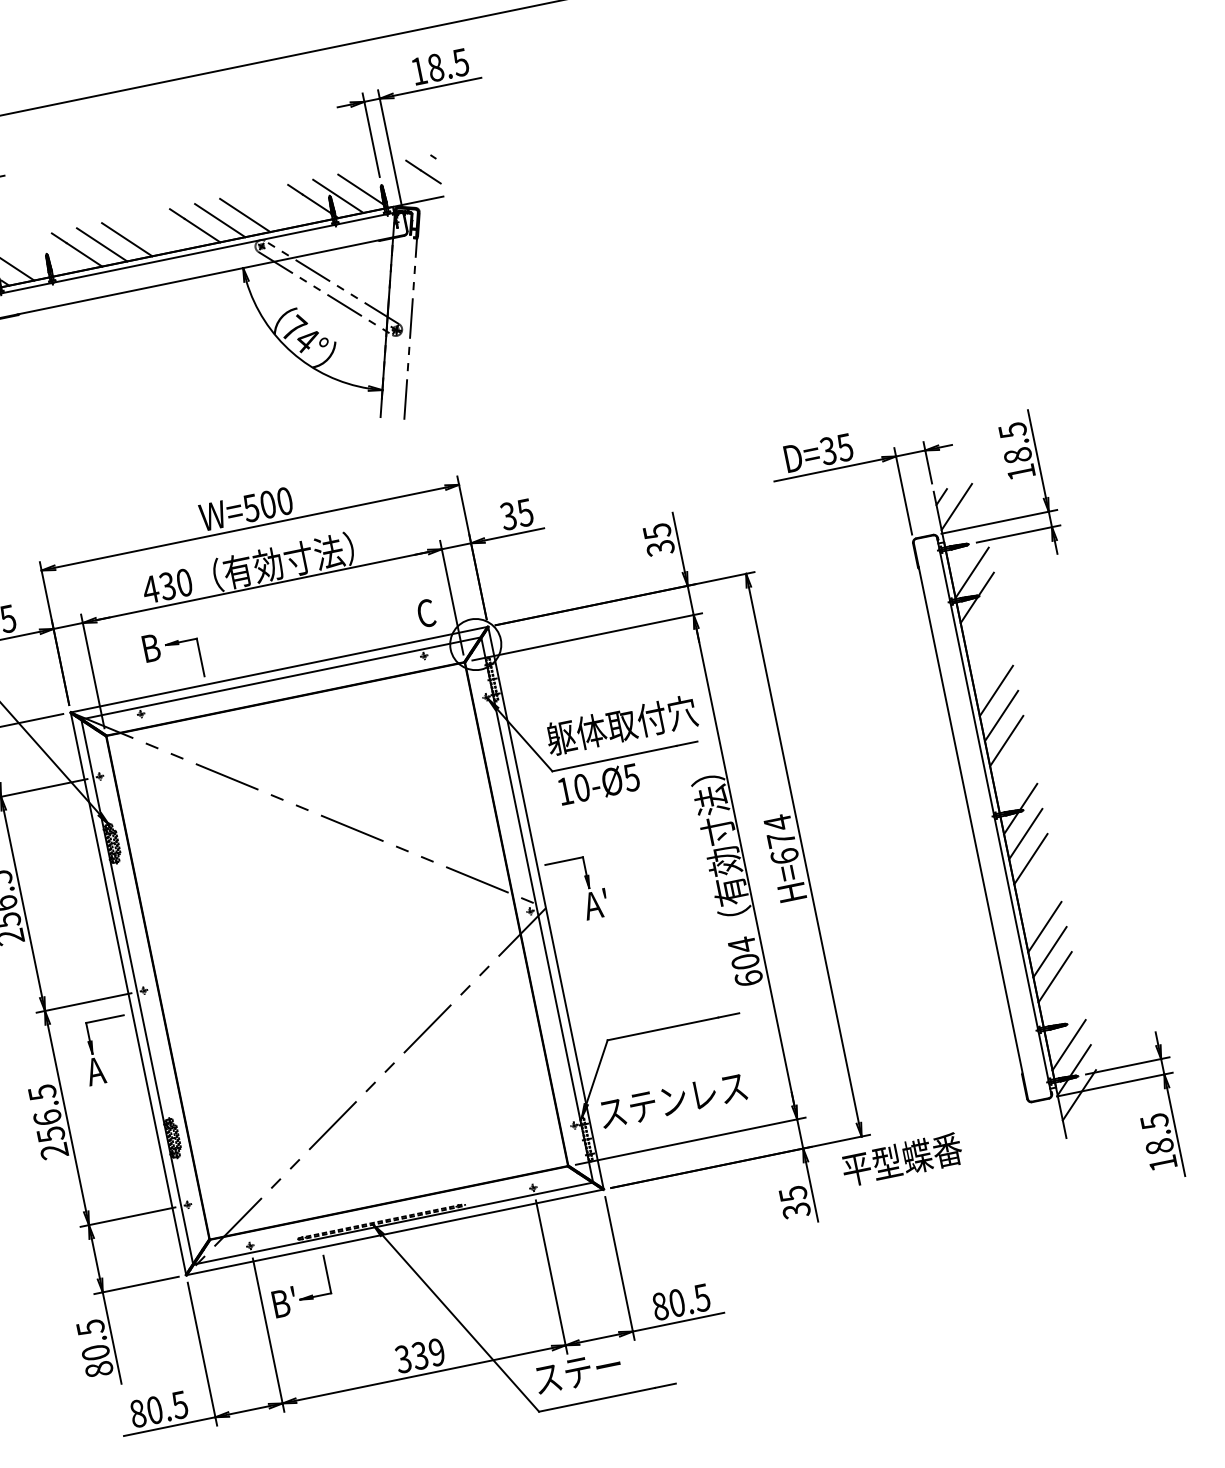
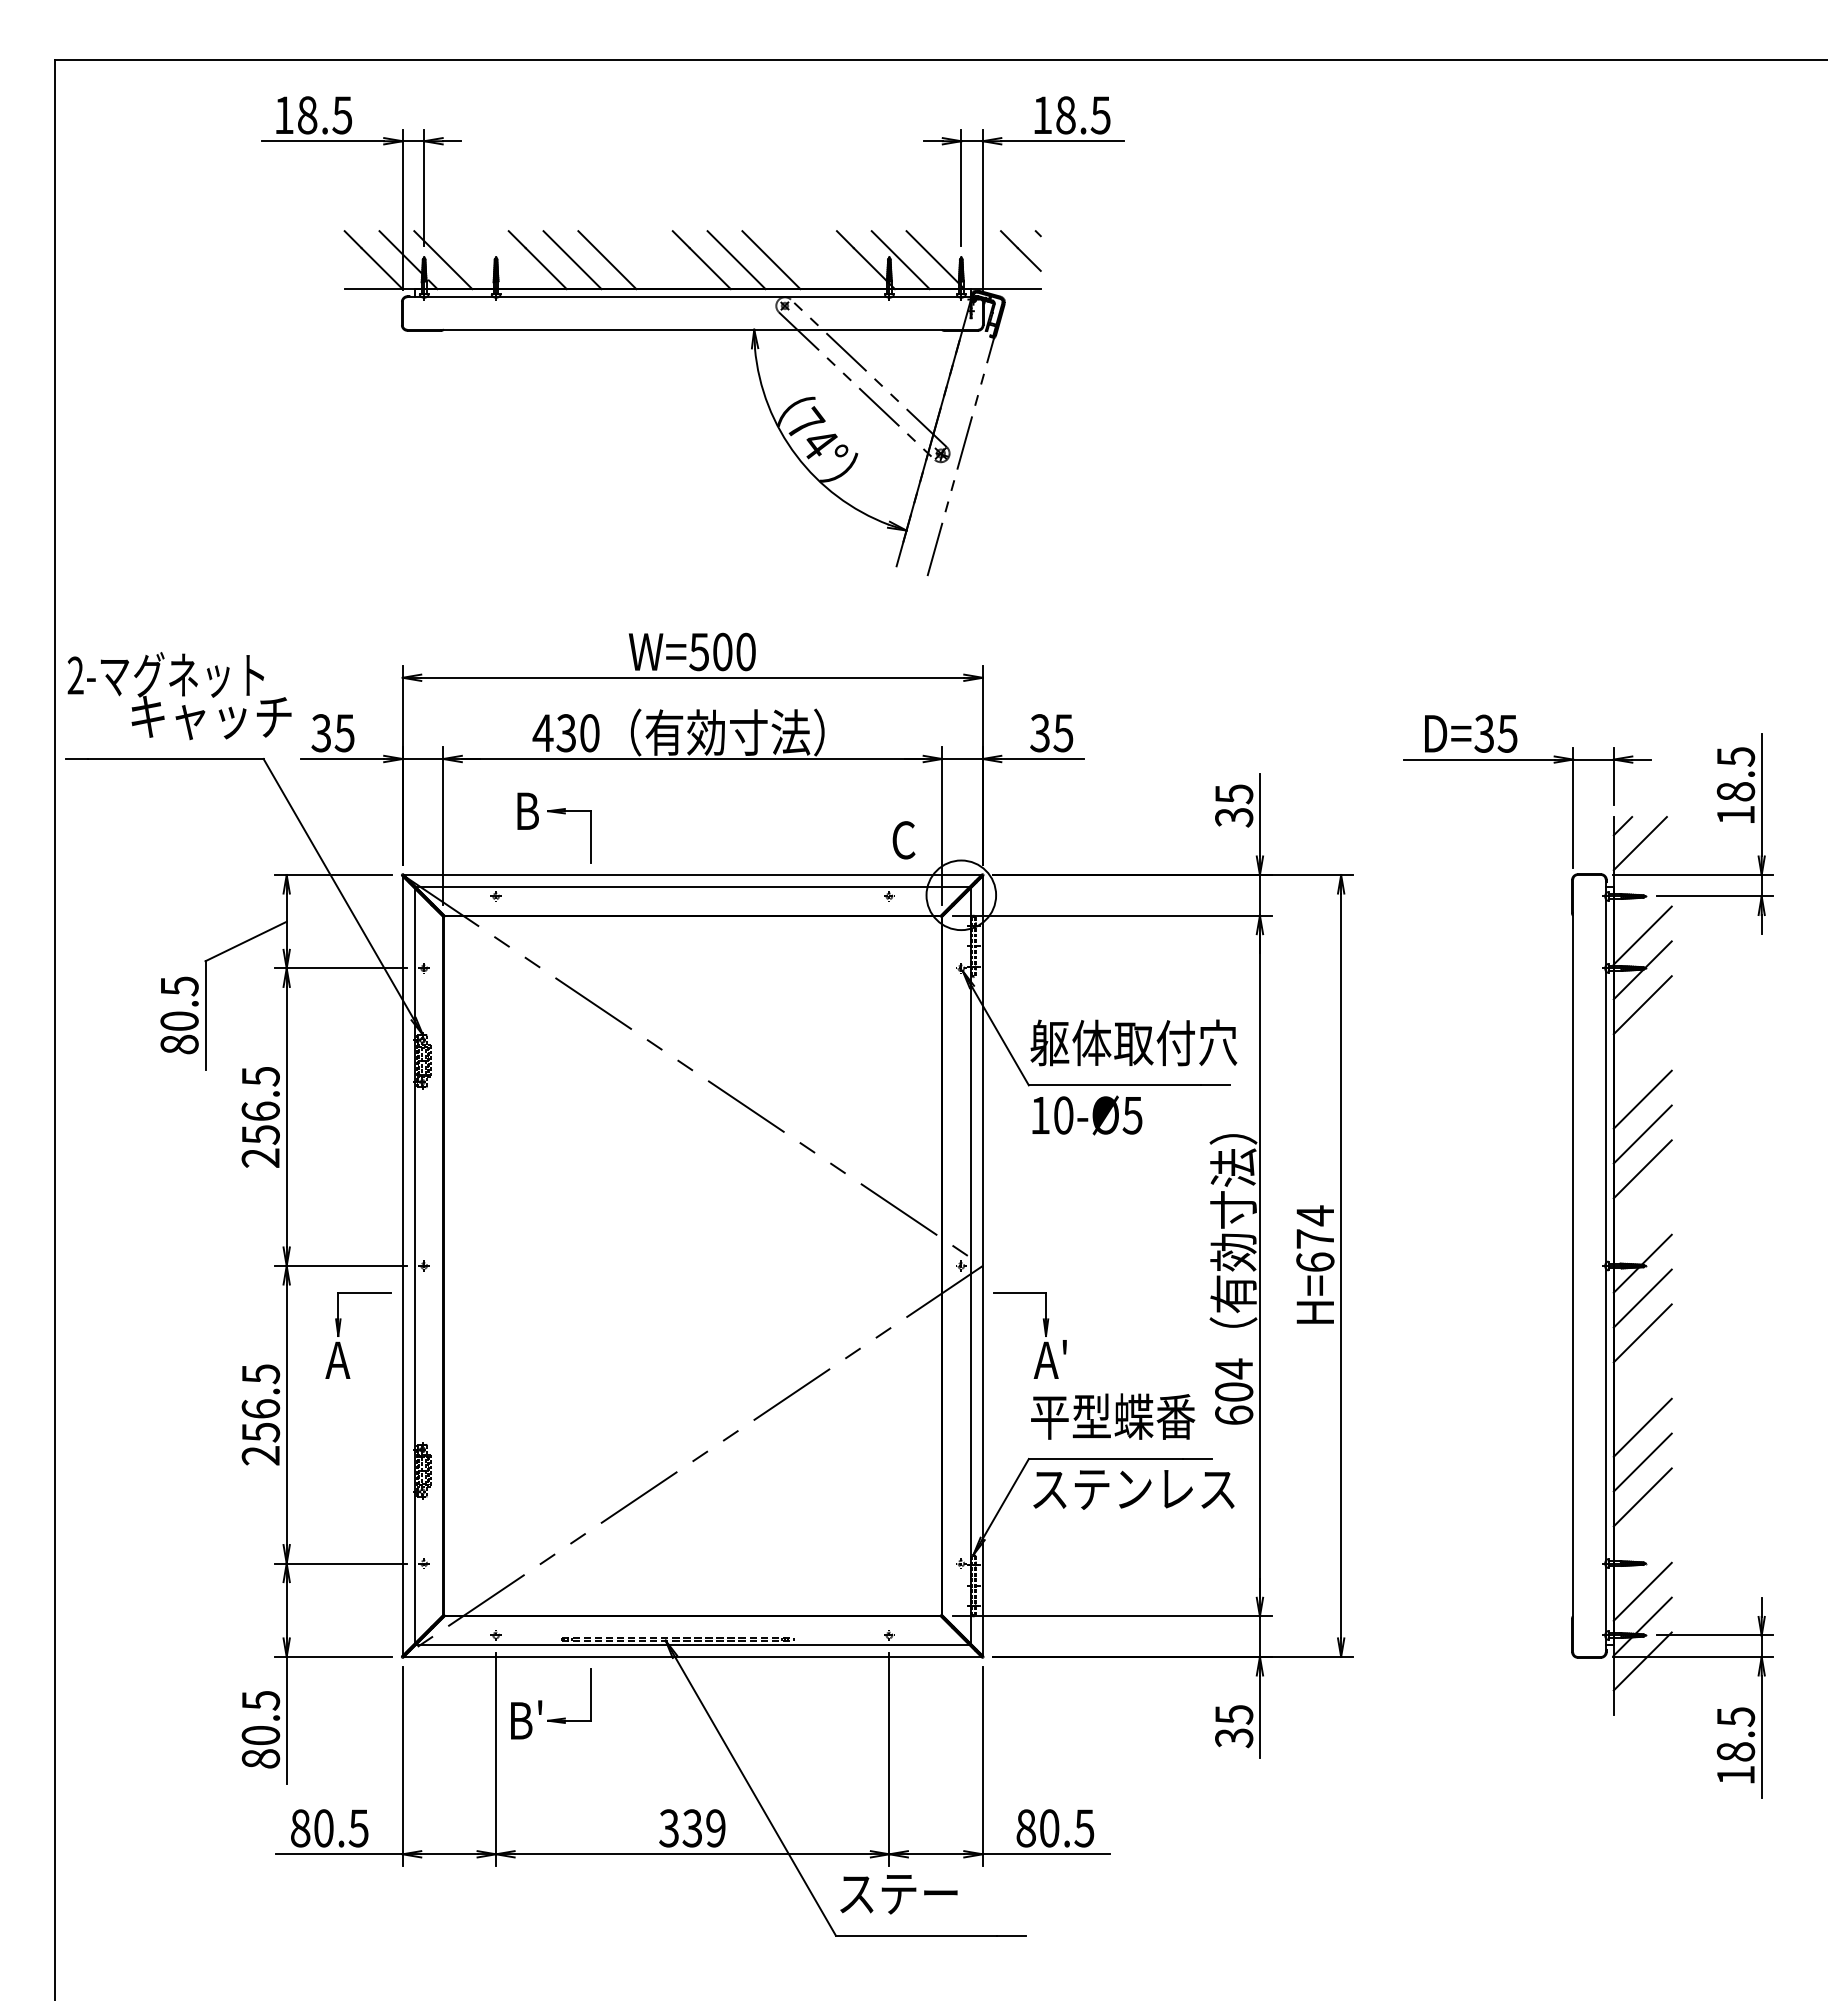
line: (982, 623) -> (1642, 1005), added
part: (587, 887) -> (1044, 1334), moved
text: (673, 1100) -> (1133, 1489), moved
text: (902, 1159) -> (1113, 1416), moved

